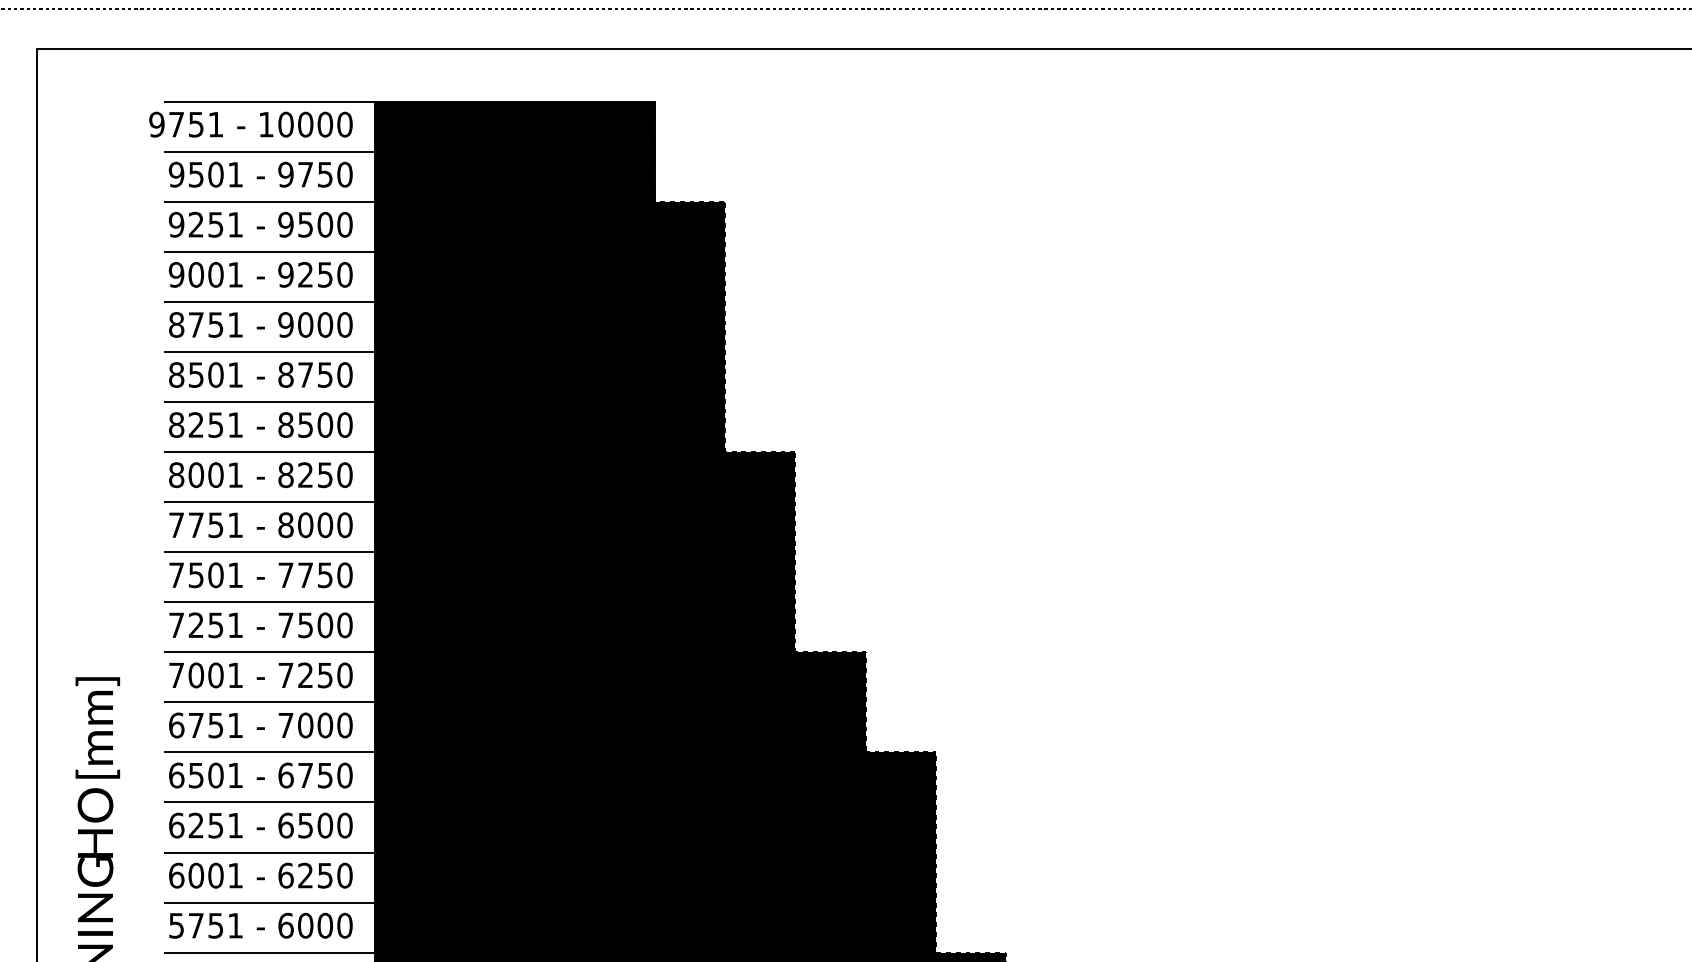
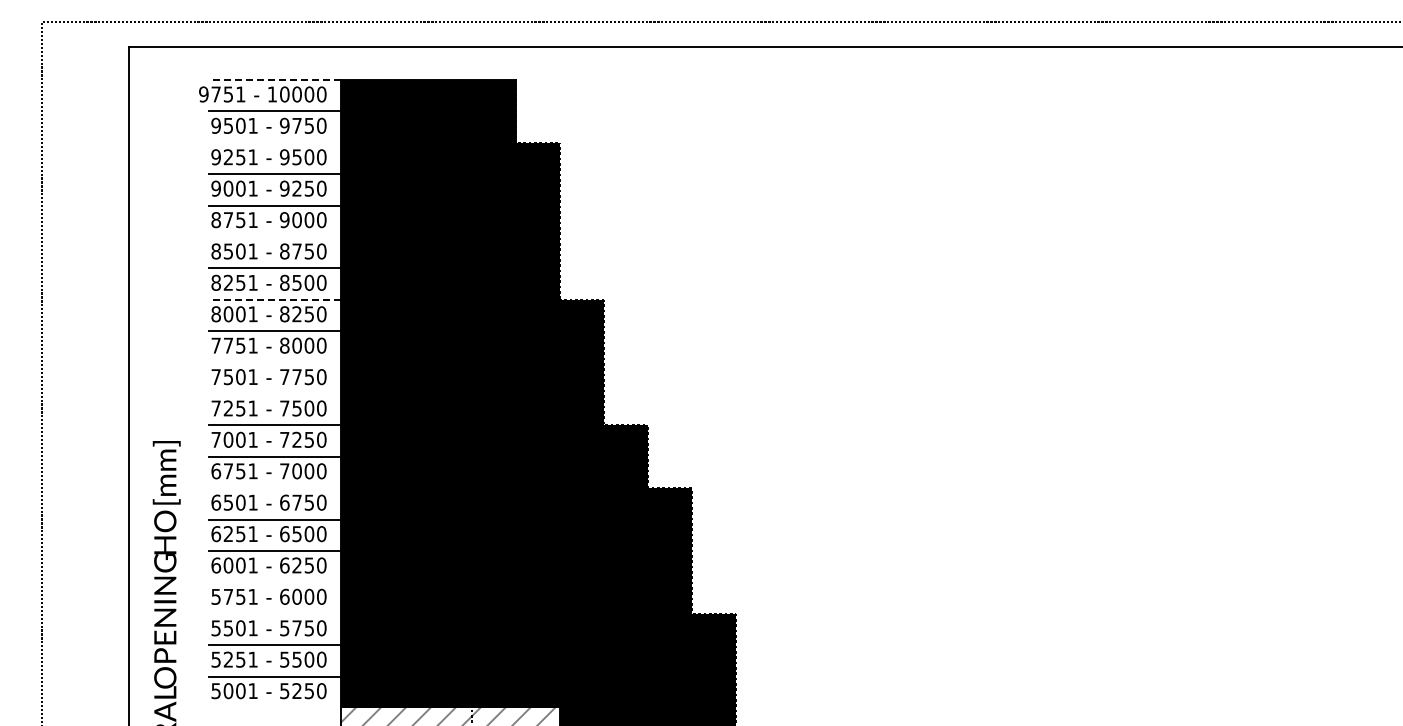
line: (269, 100) -> (274, 79), solid -> dashed
line: (269, 201) -> (274, 142), removed
line: (269, 351) -> (274, 236), removed
line: (269, 451) -> (274, 299), solid -> dashed
line: (269, 552) -> (274, 362), removed
line: (269, 601) -> (274, 393), removed
line: (269, 752) -> (274, 488), removed
line: (269, 902) -> (274, 582), removed
line: (269, 952) -> (274, 613), removed

